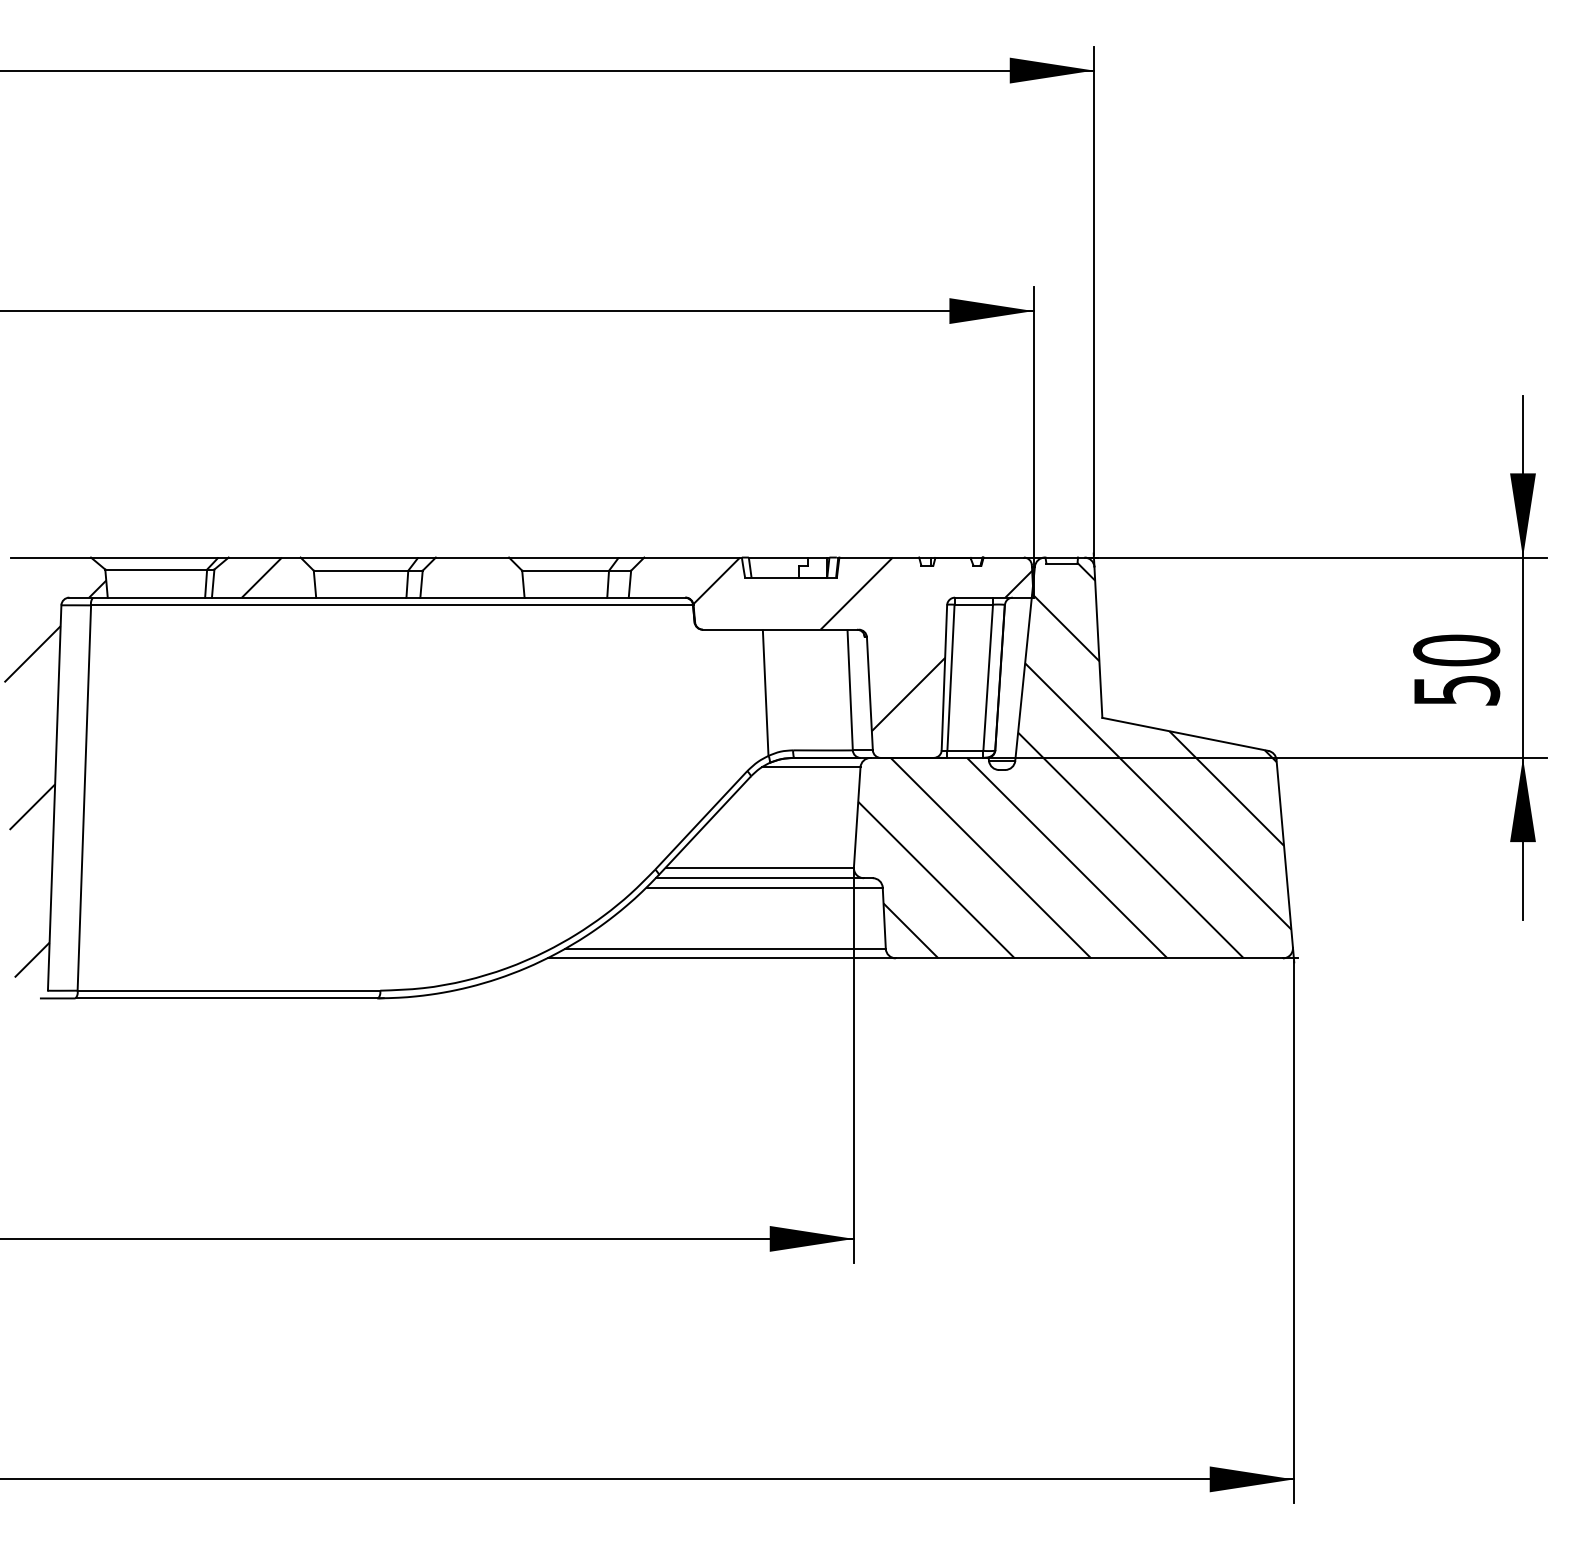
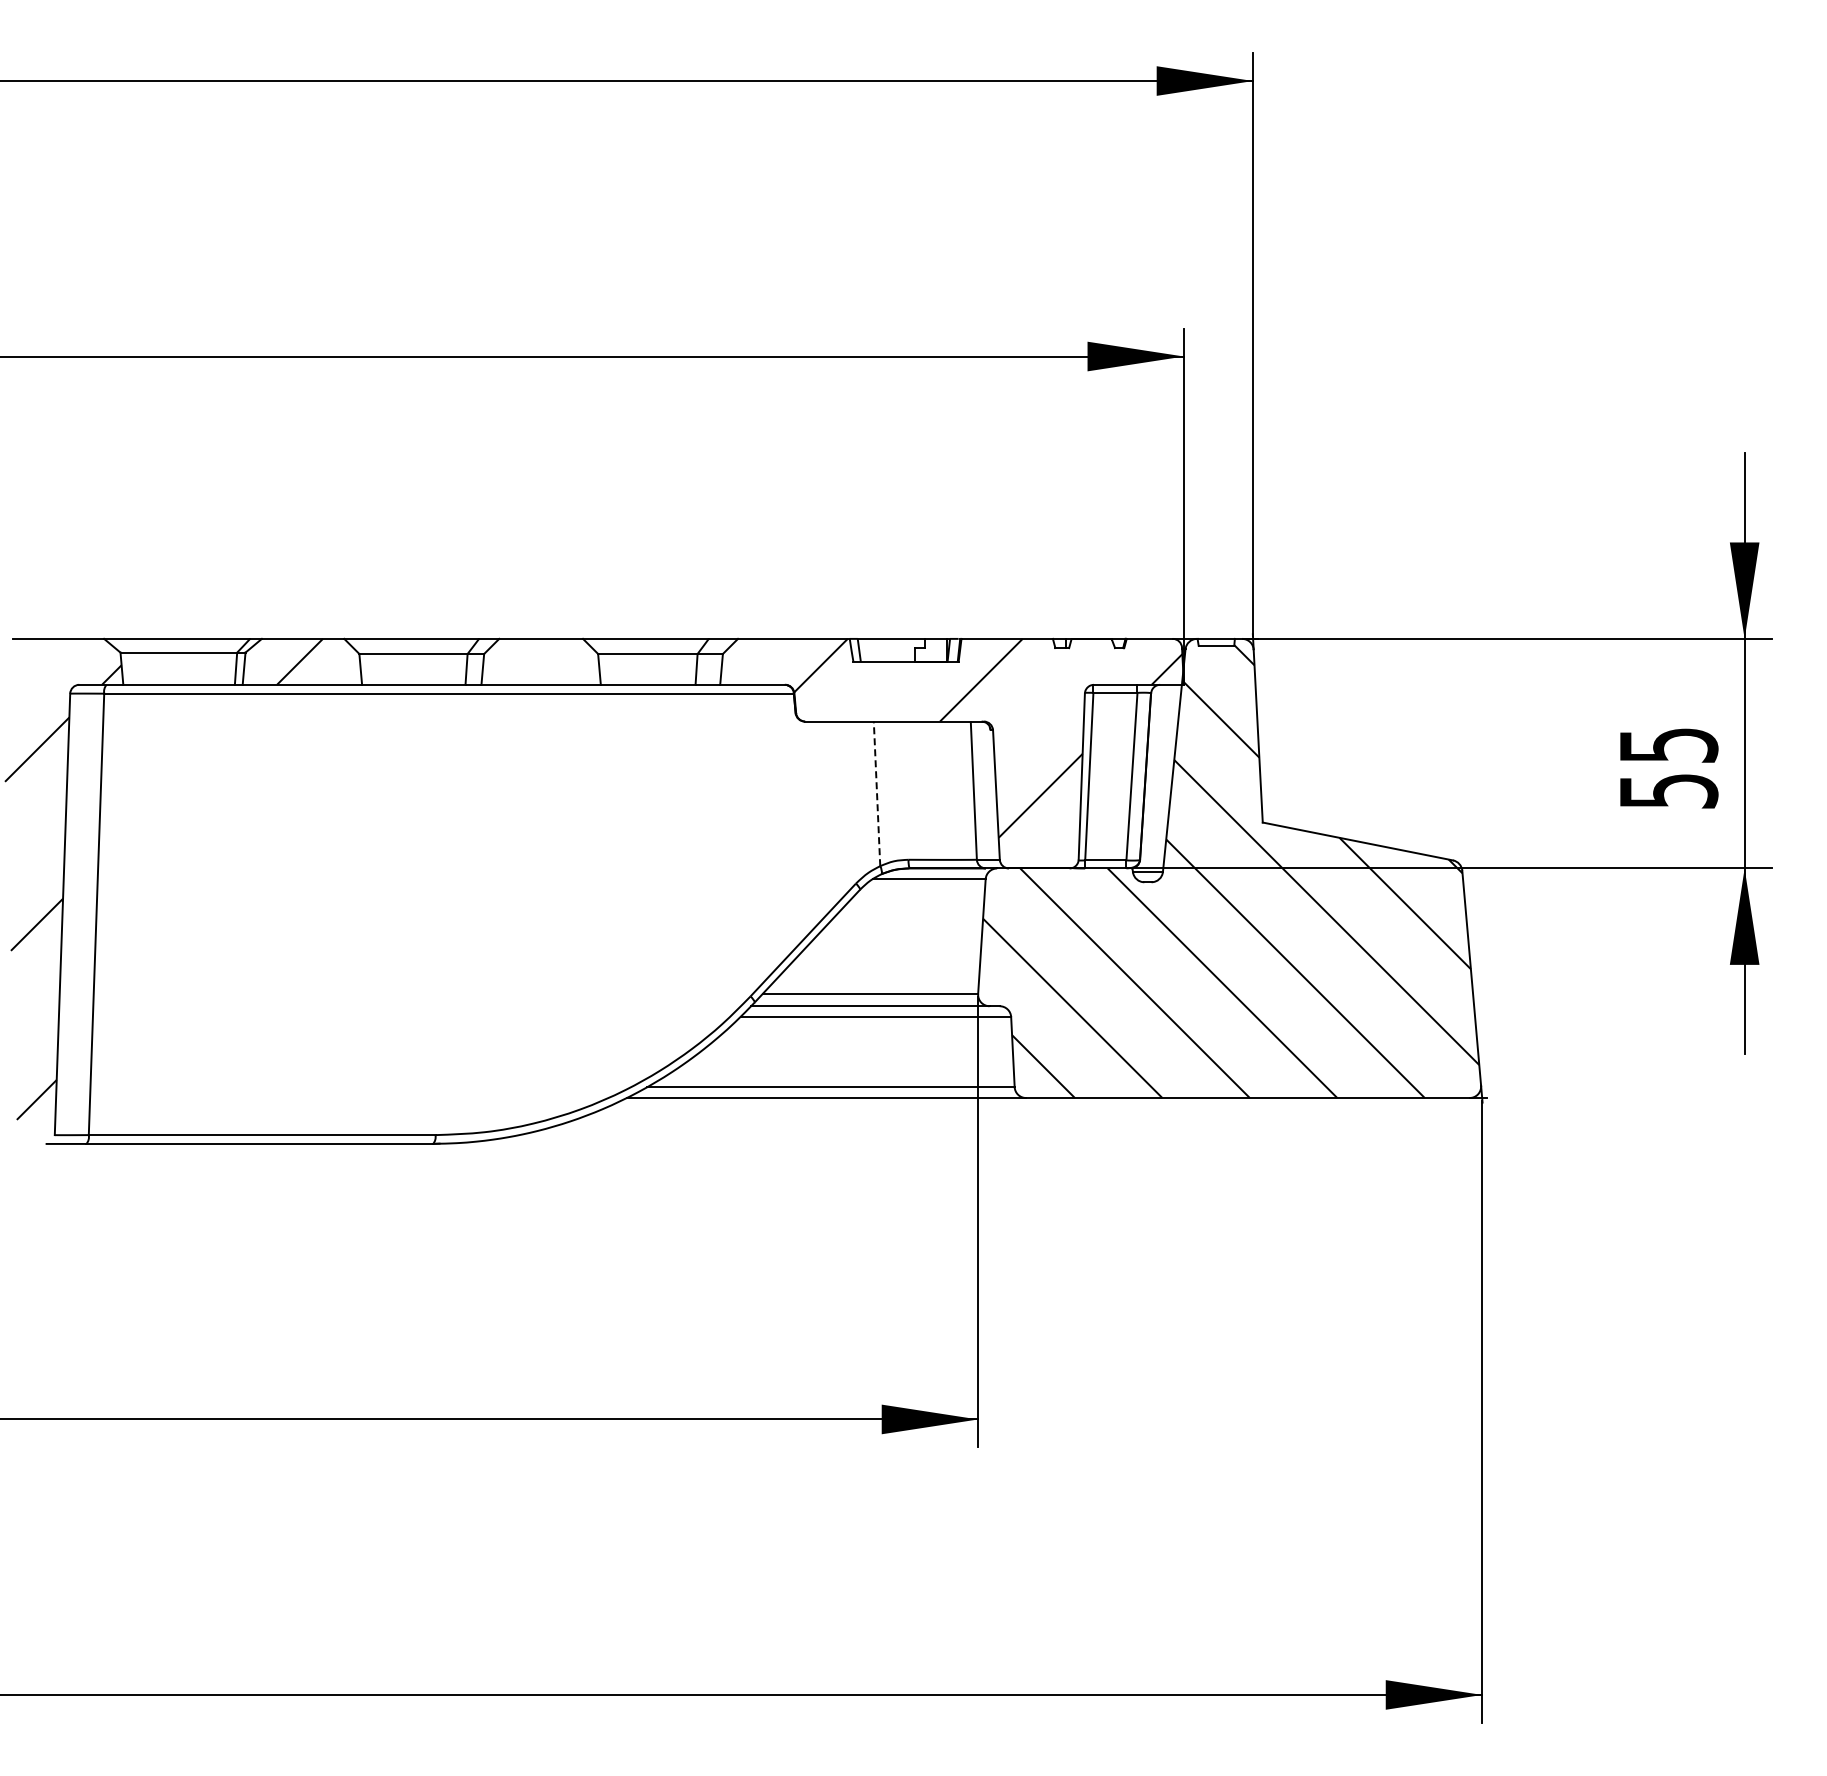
text: (1456, 650) -> (1668, 745), 50 -> 55
line: (765, 691) -> (876, 792), solid -> dashed

